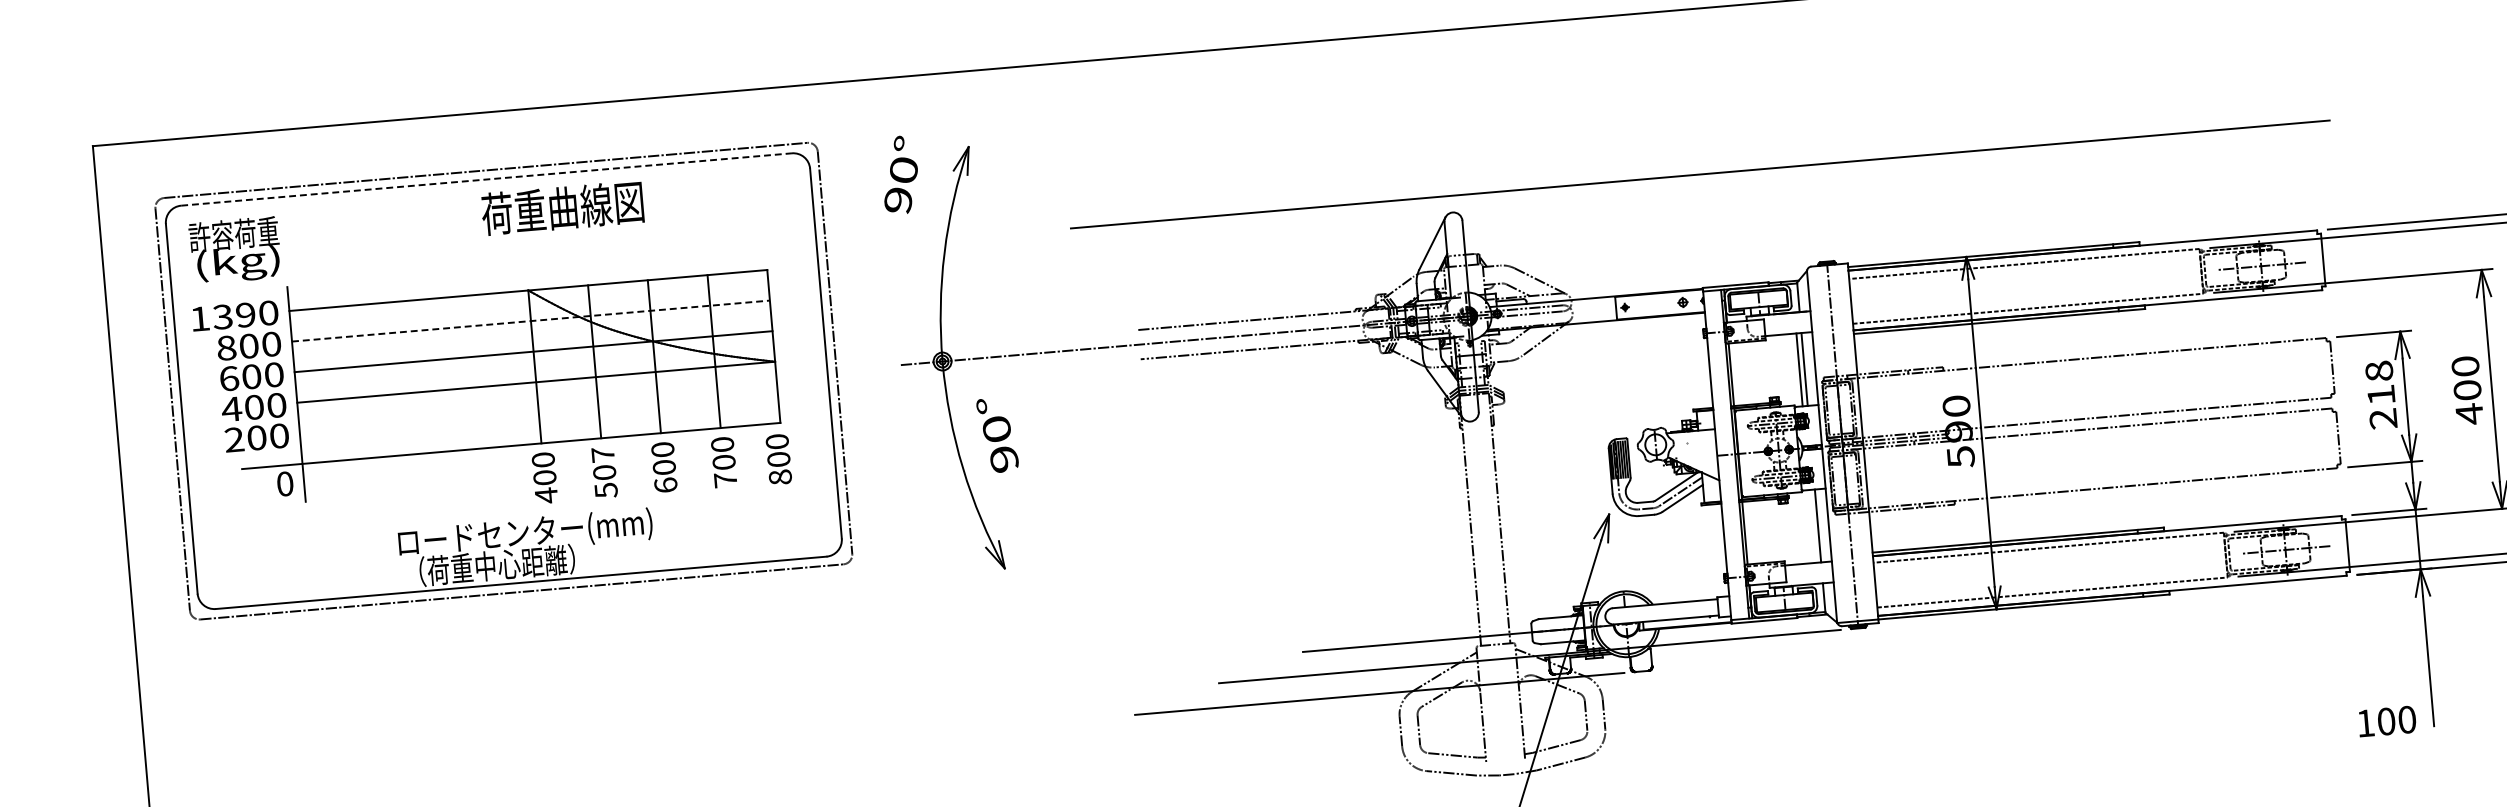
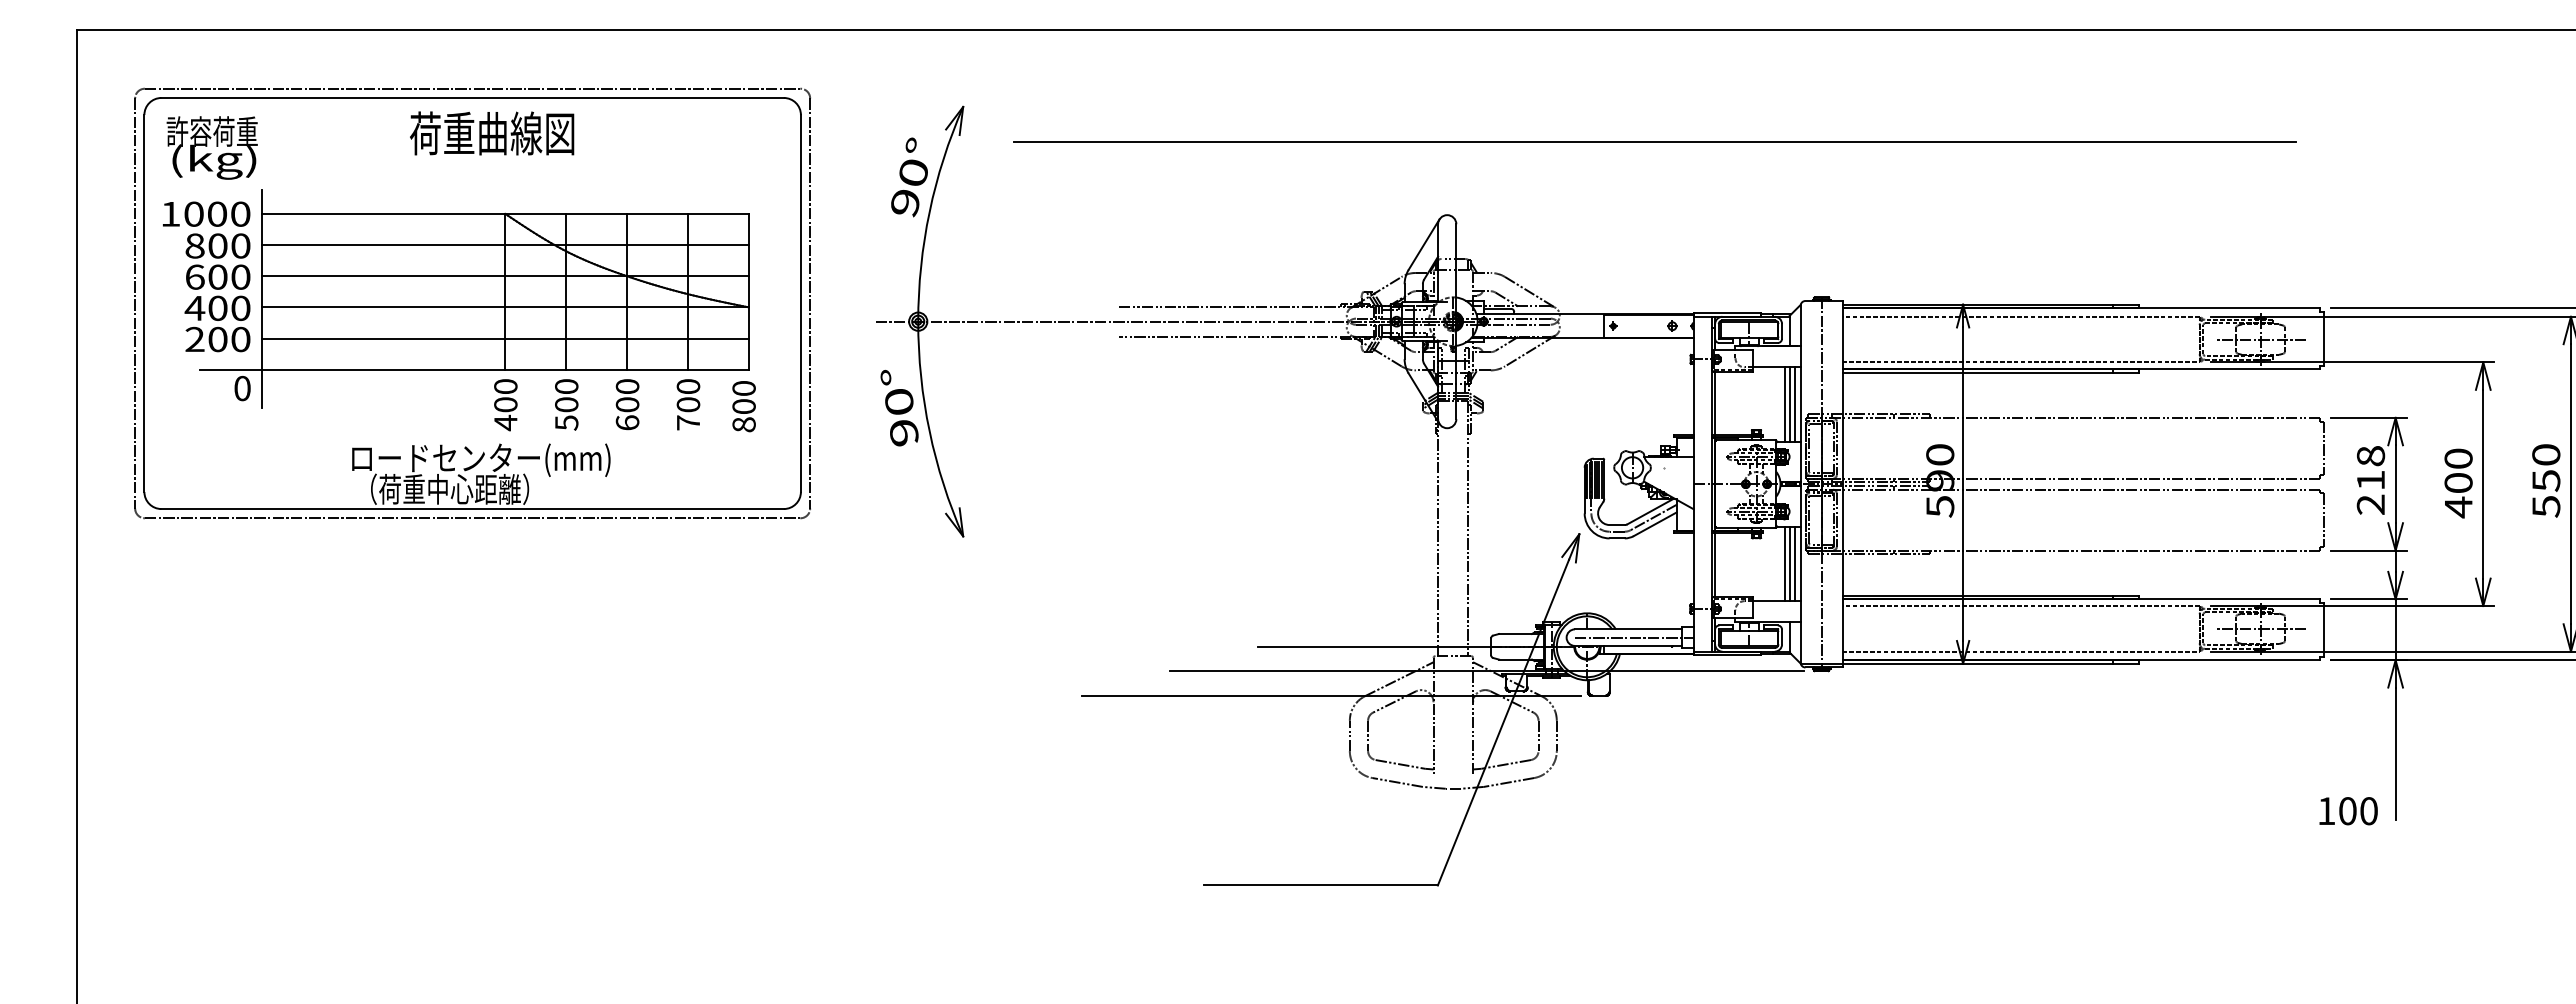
line: (1699, 173) -> (1654, 141), moved
text: (900, 175) -> (909, 177), moved
line: (487, 178) -> (473, 97), dashed -> solid
text: (562, 208) -> (492, 133), moved
text: (234, 315) -> (205, 213), 1390 -> 1000
line: (531, 321) -> (505, 245), dashed -> solid
line: (1810, 368) -> (1795, 404), added
line: (538, 412) -> (504, 338), added
text: (997, 435) -> (899, 408), moved
text: (602, 454) -> (566, 386), 507 -> 500
line: (1812, 525) -> (1784, 563), added
line: (1823, 525) -> (1795, 563), added
line: (1670, 611) -> (1633, 637), added

